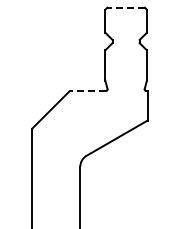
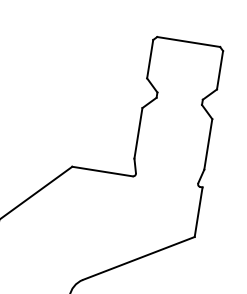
line: (126, 7) -> (189, 41), dashed -> solid
line: (87, 91) -> (101, 172), dashed -> solid

